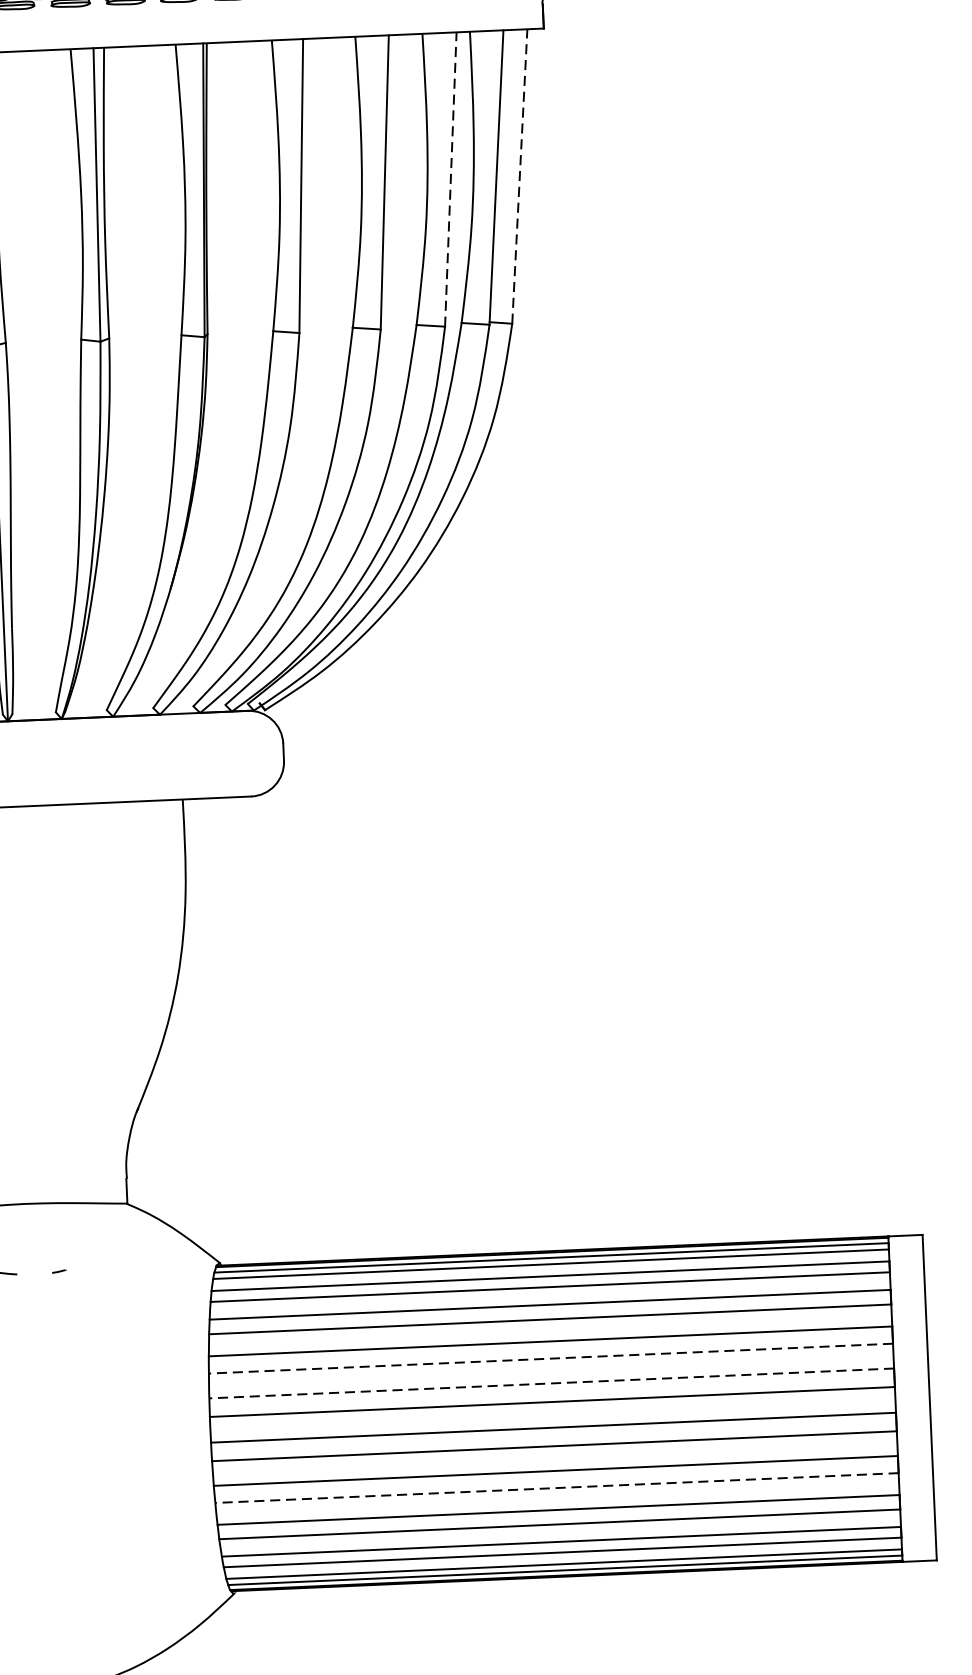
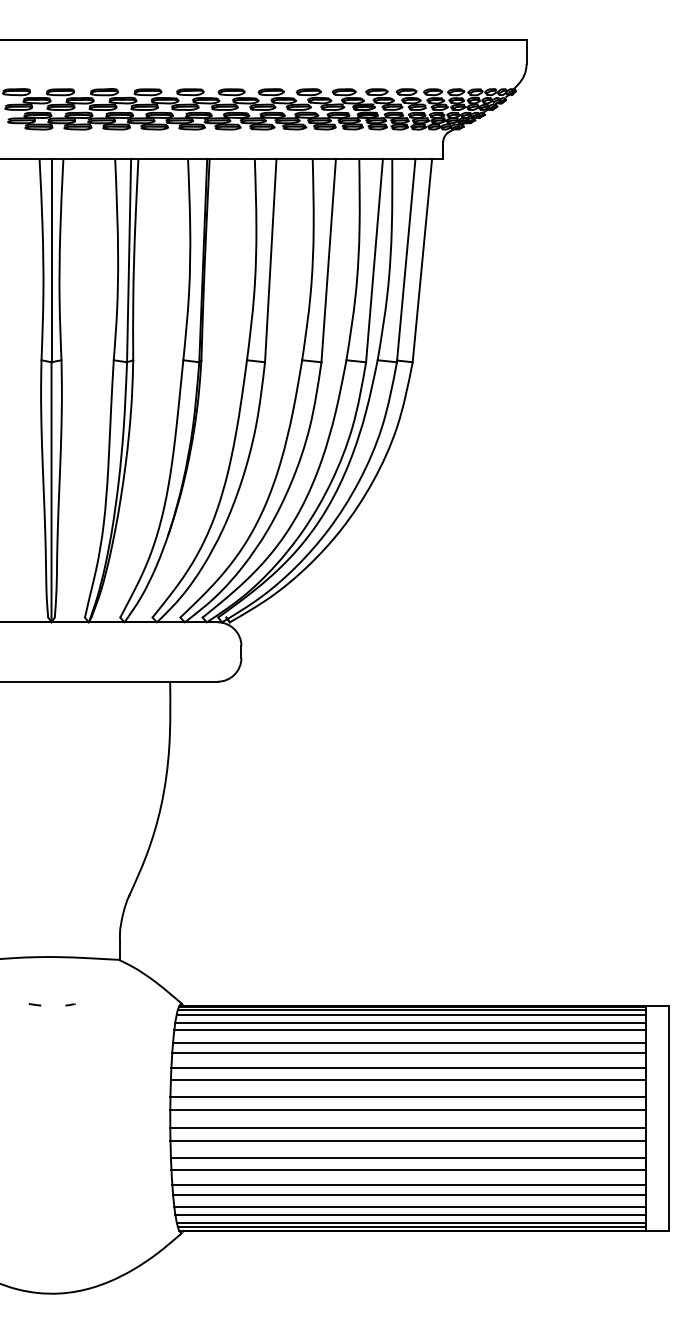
line: (519, 176) -> (422, 260), dashed -> solid
line: (450, 179) -> (374, 260), dashed -> solid
line: (549, 1359) -> (407, 1080), dashed -> solid
line: (551, 1383) -> (407, 1097), dashed -> solid
line: (555, 1487) -> (407, 1169), dashed -> solid

